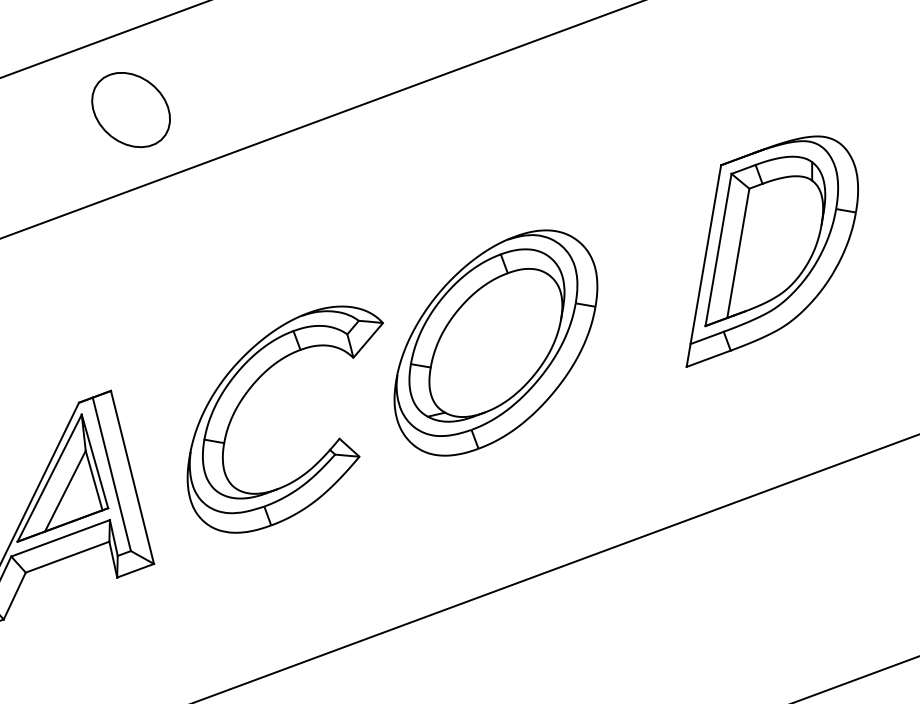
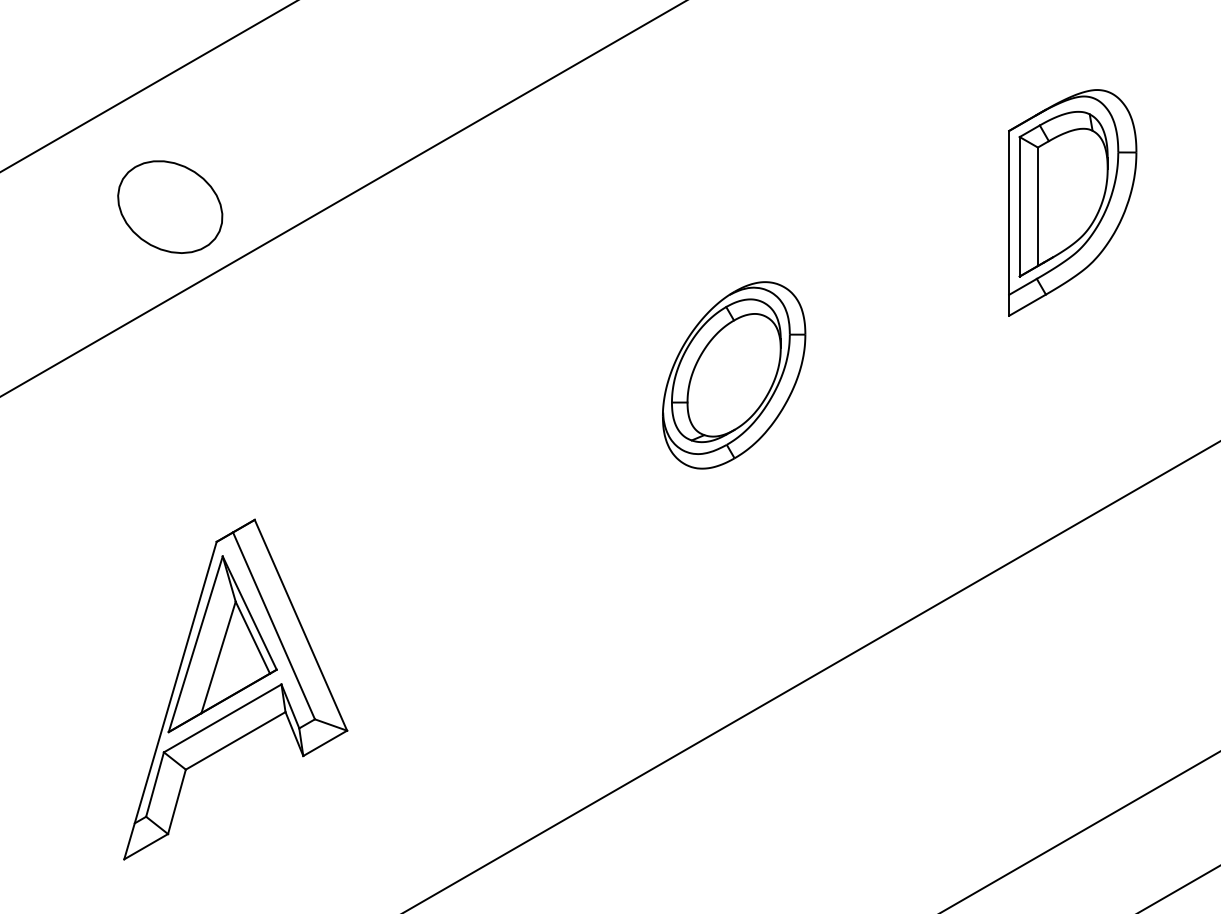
part: (131, 109) -> (170, 206), moved
part: (776, 255) -> (1072, 202), size x0.7
part: (495, 343) -> (733, 375), size x0.6
part: (250, 390) -> (431, 488), removed

